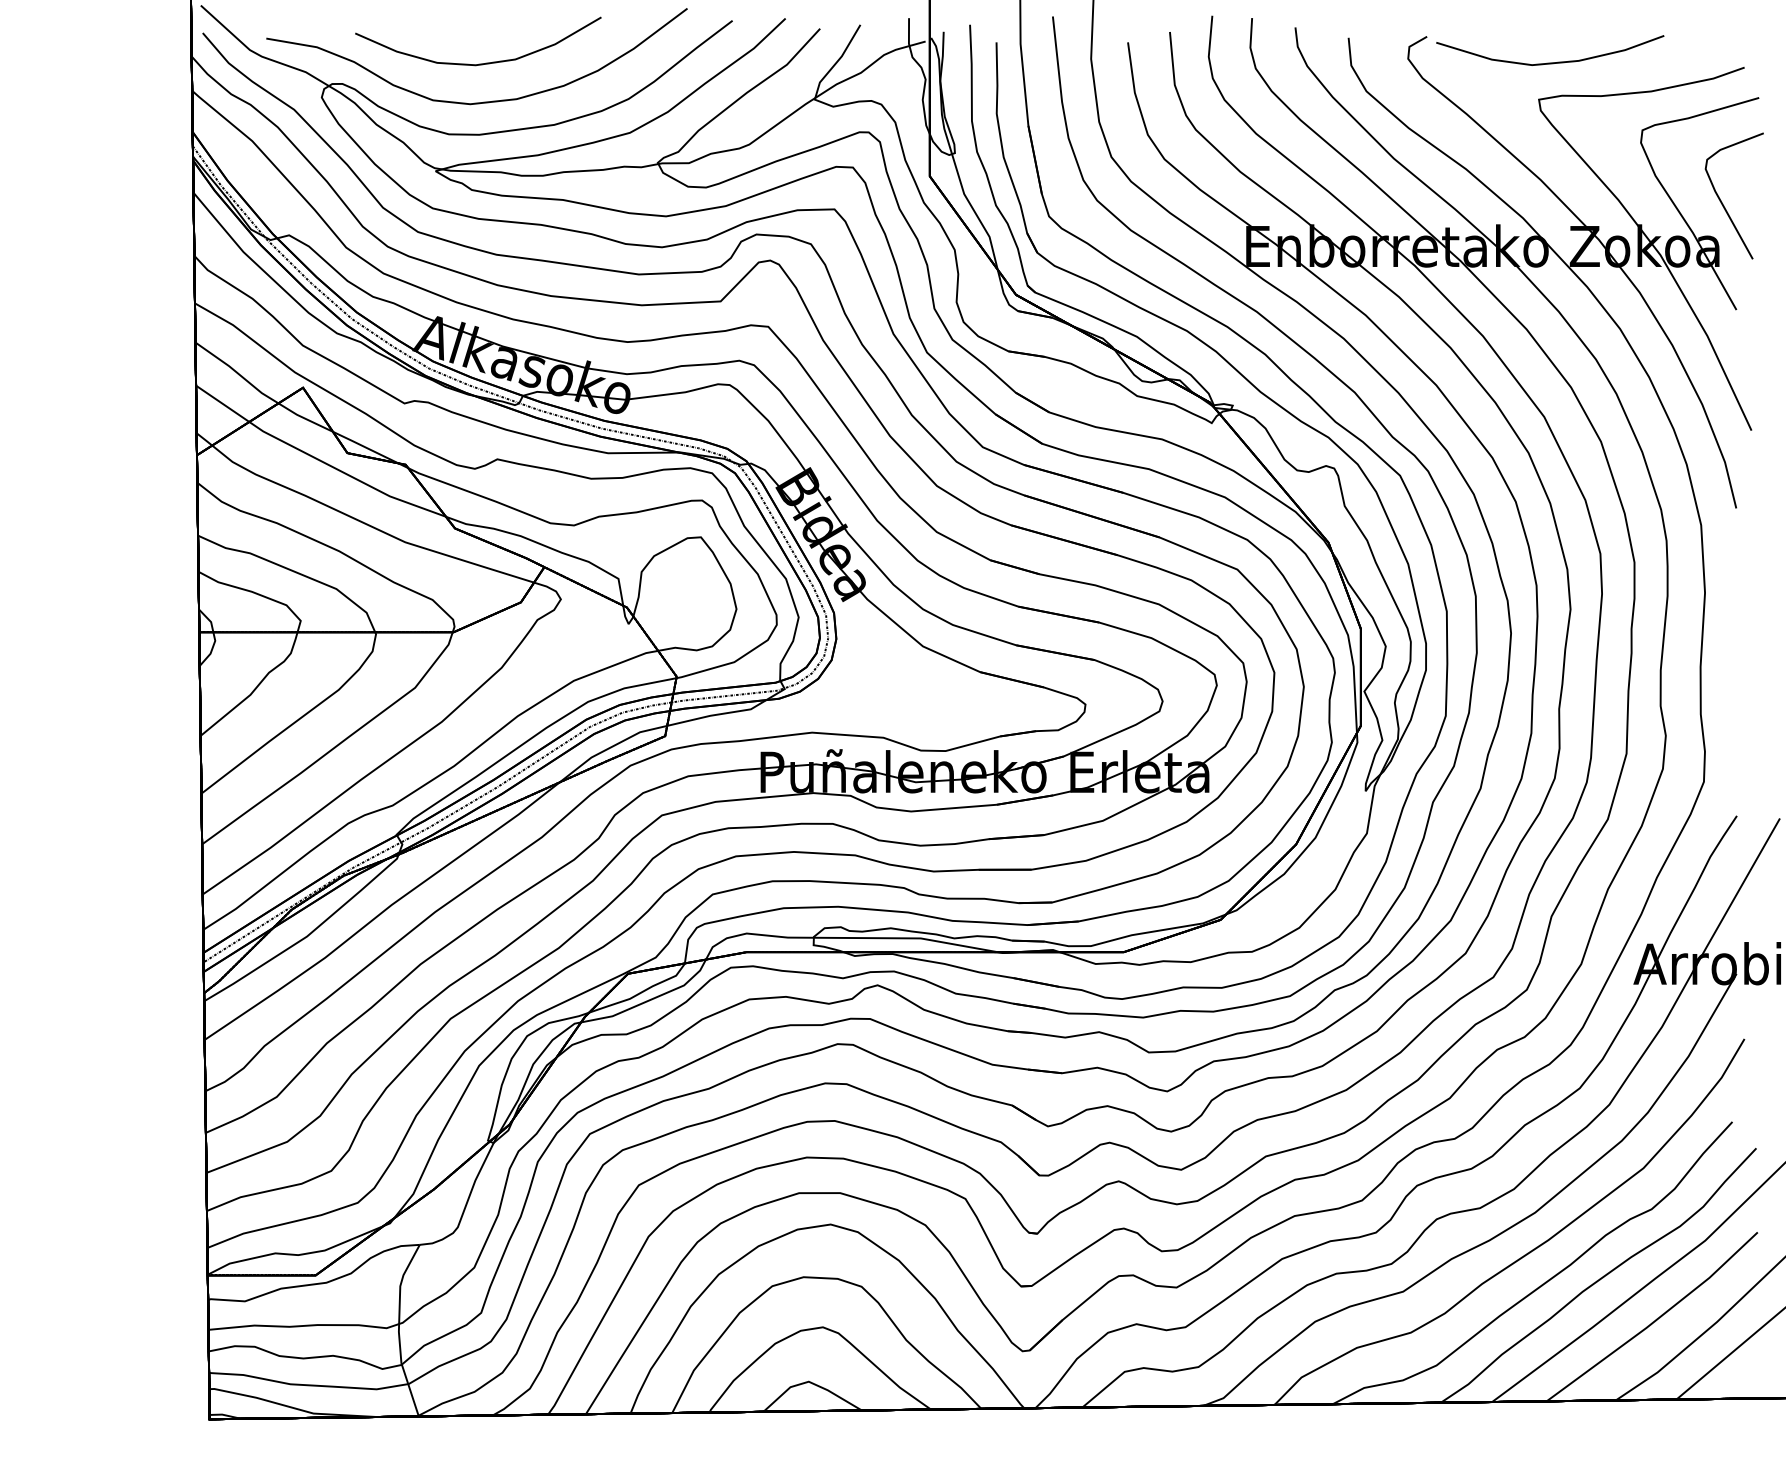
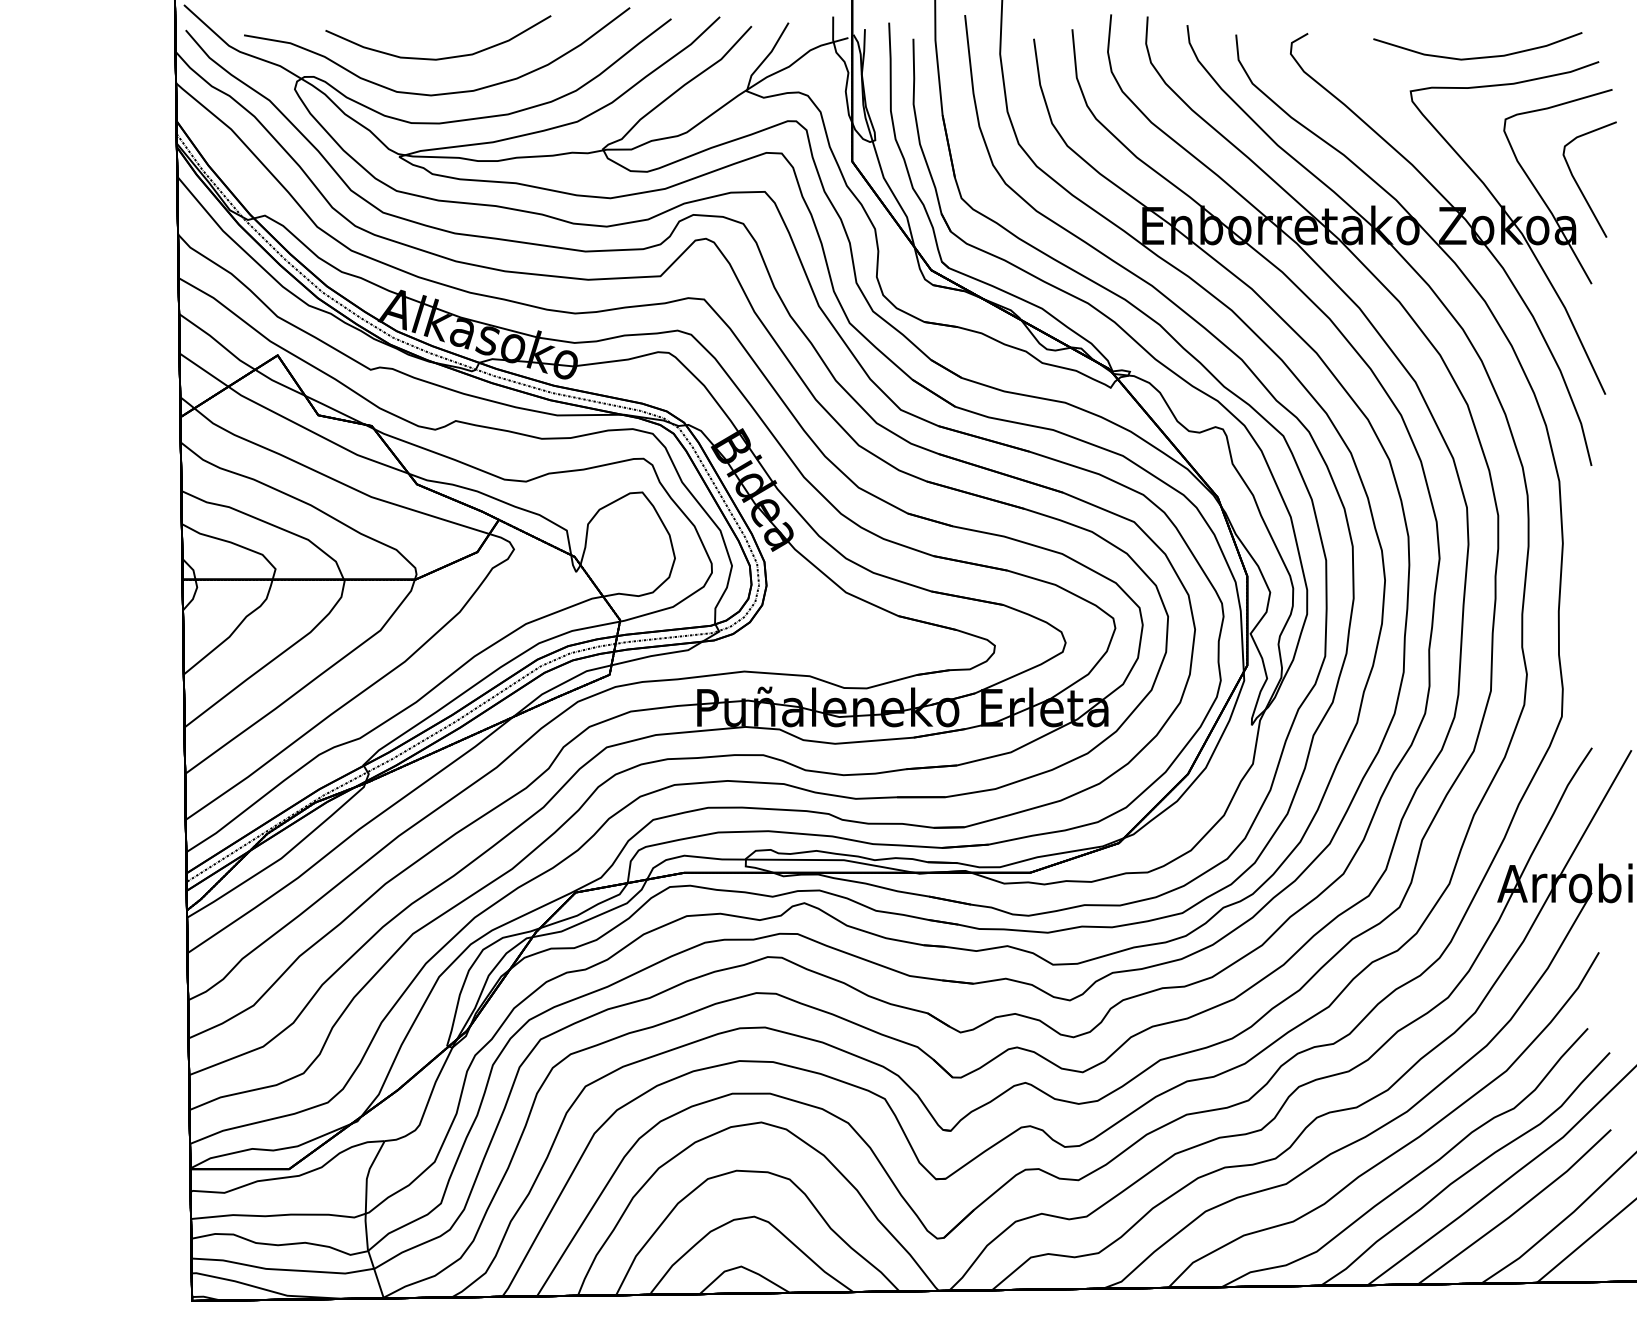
curve: (1550, 62) -> (1478, 57), moved

